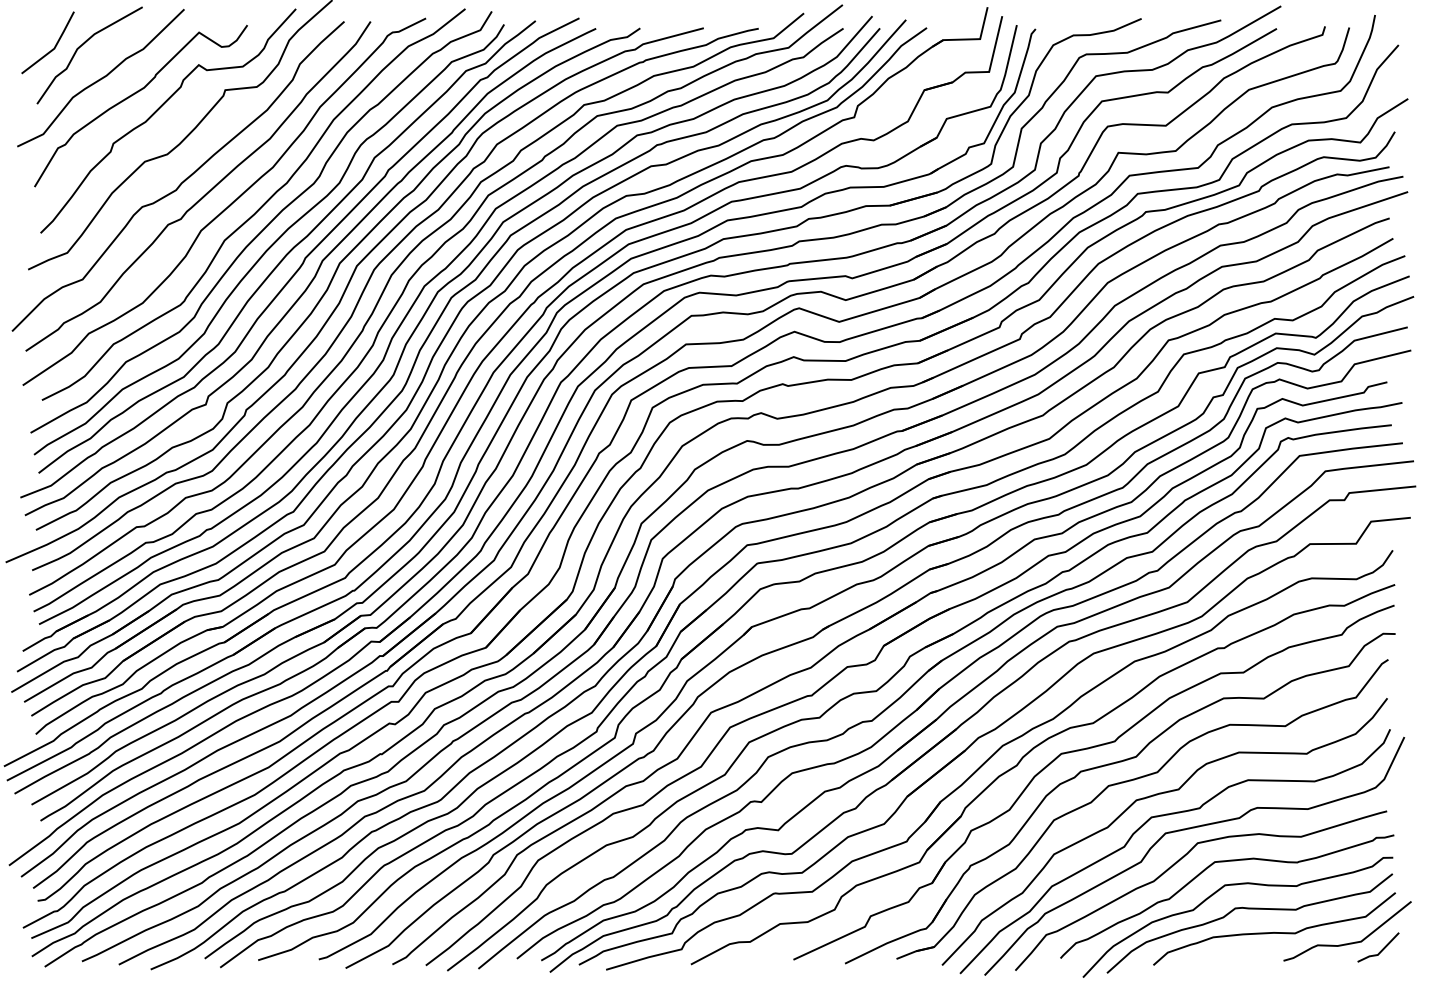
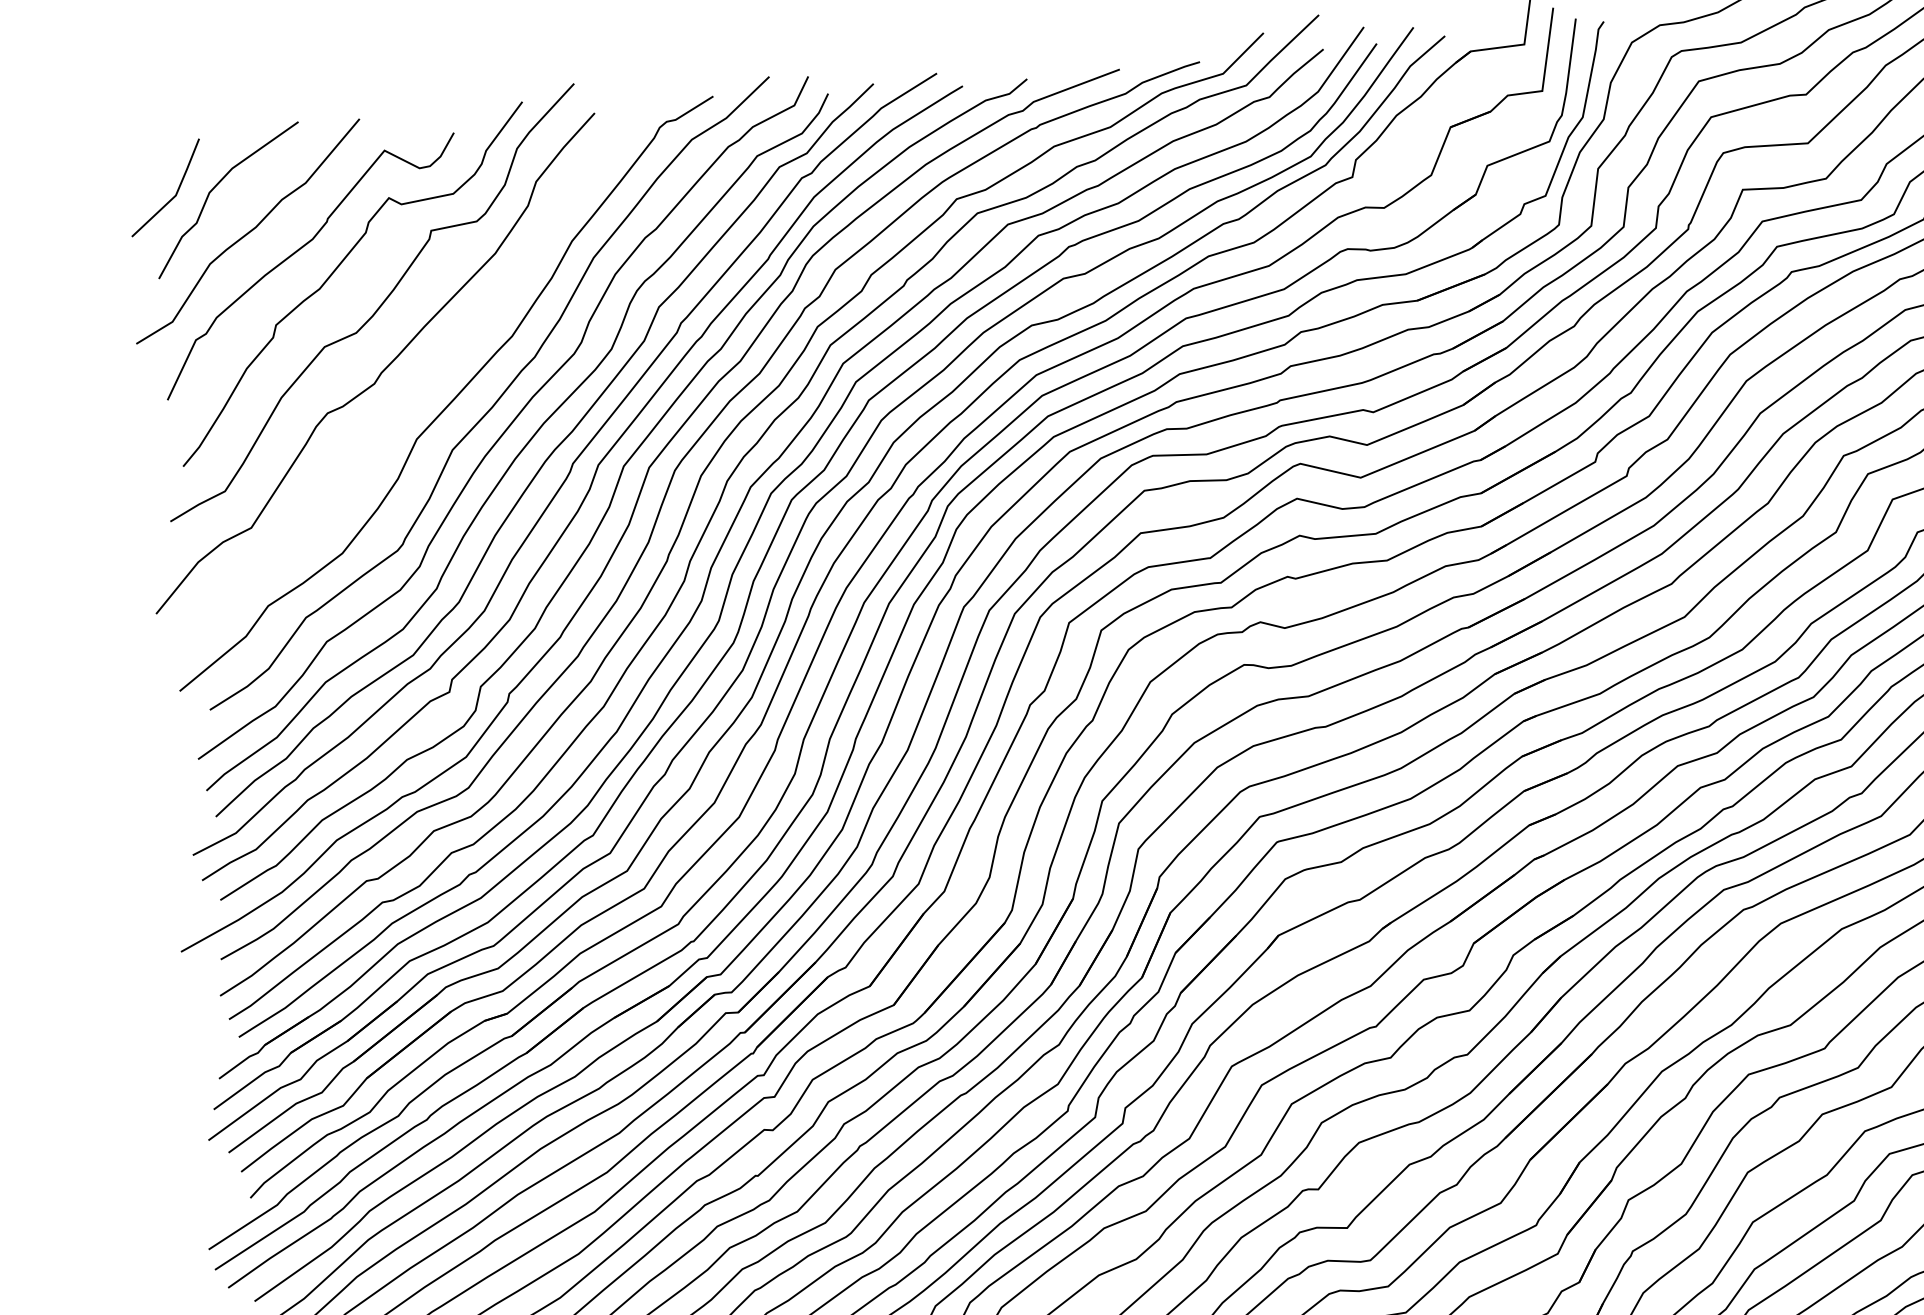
curve: (205, 193) -> (417, 384), removed

